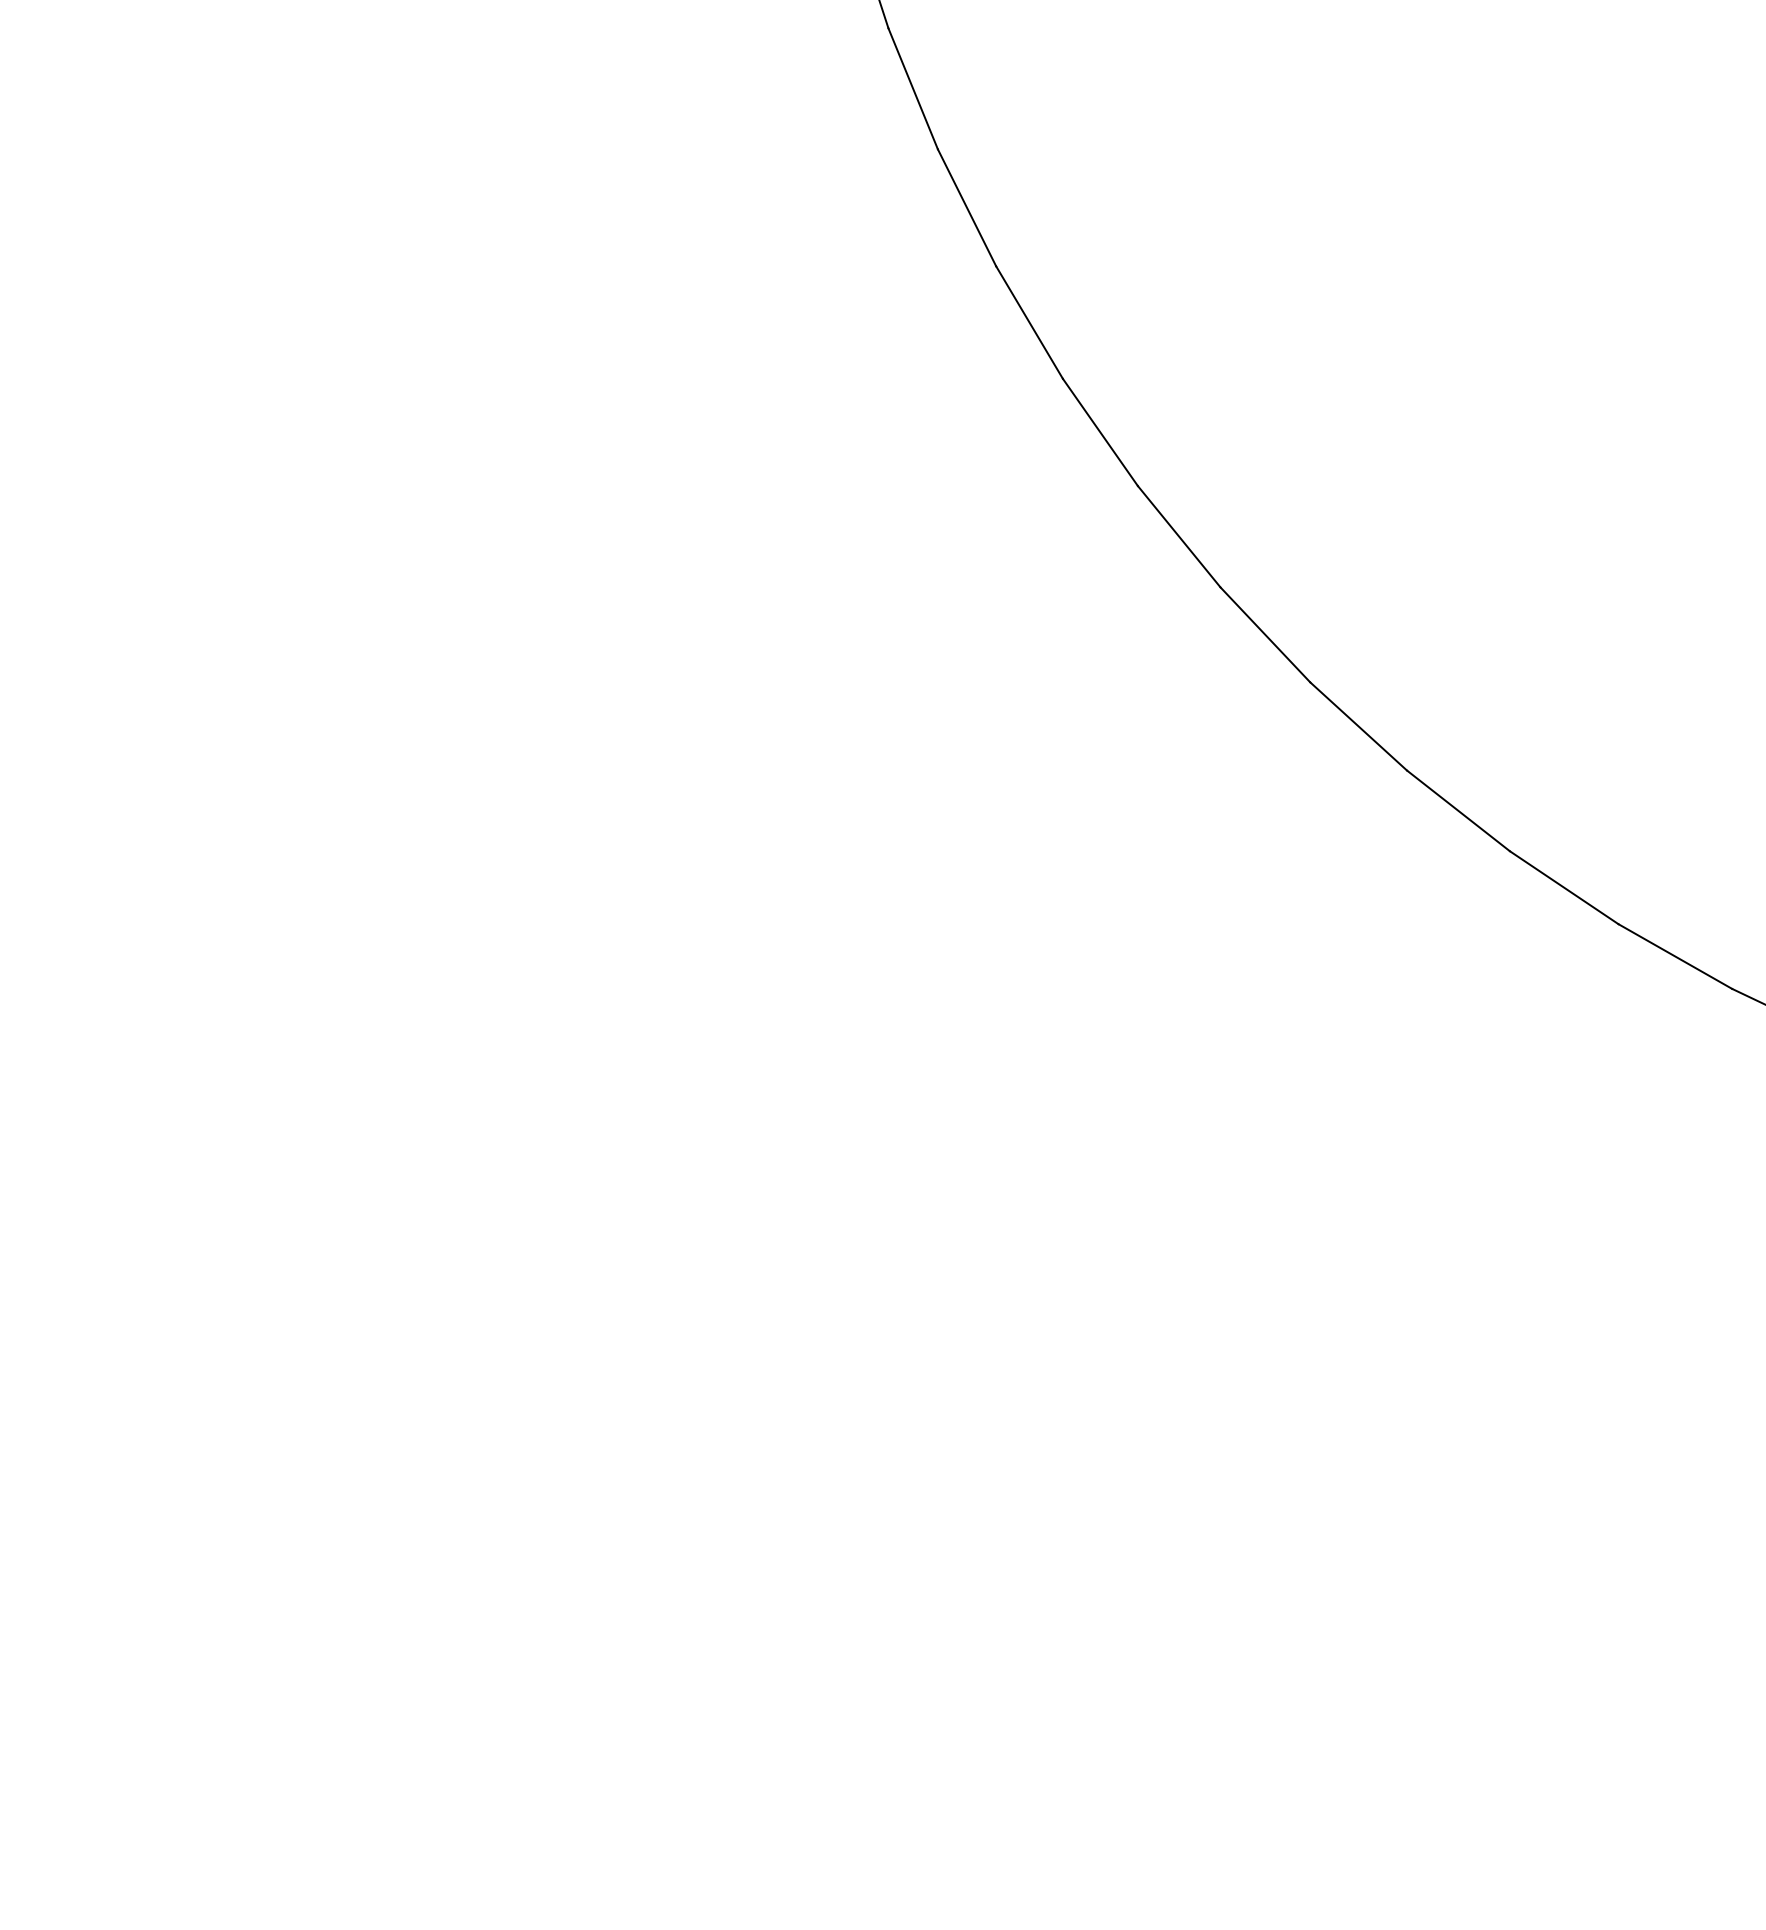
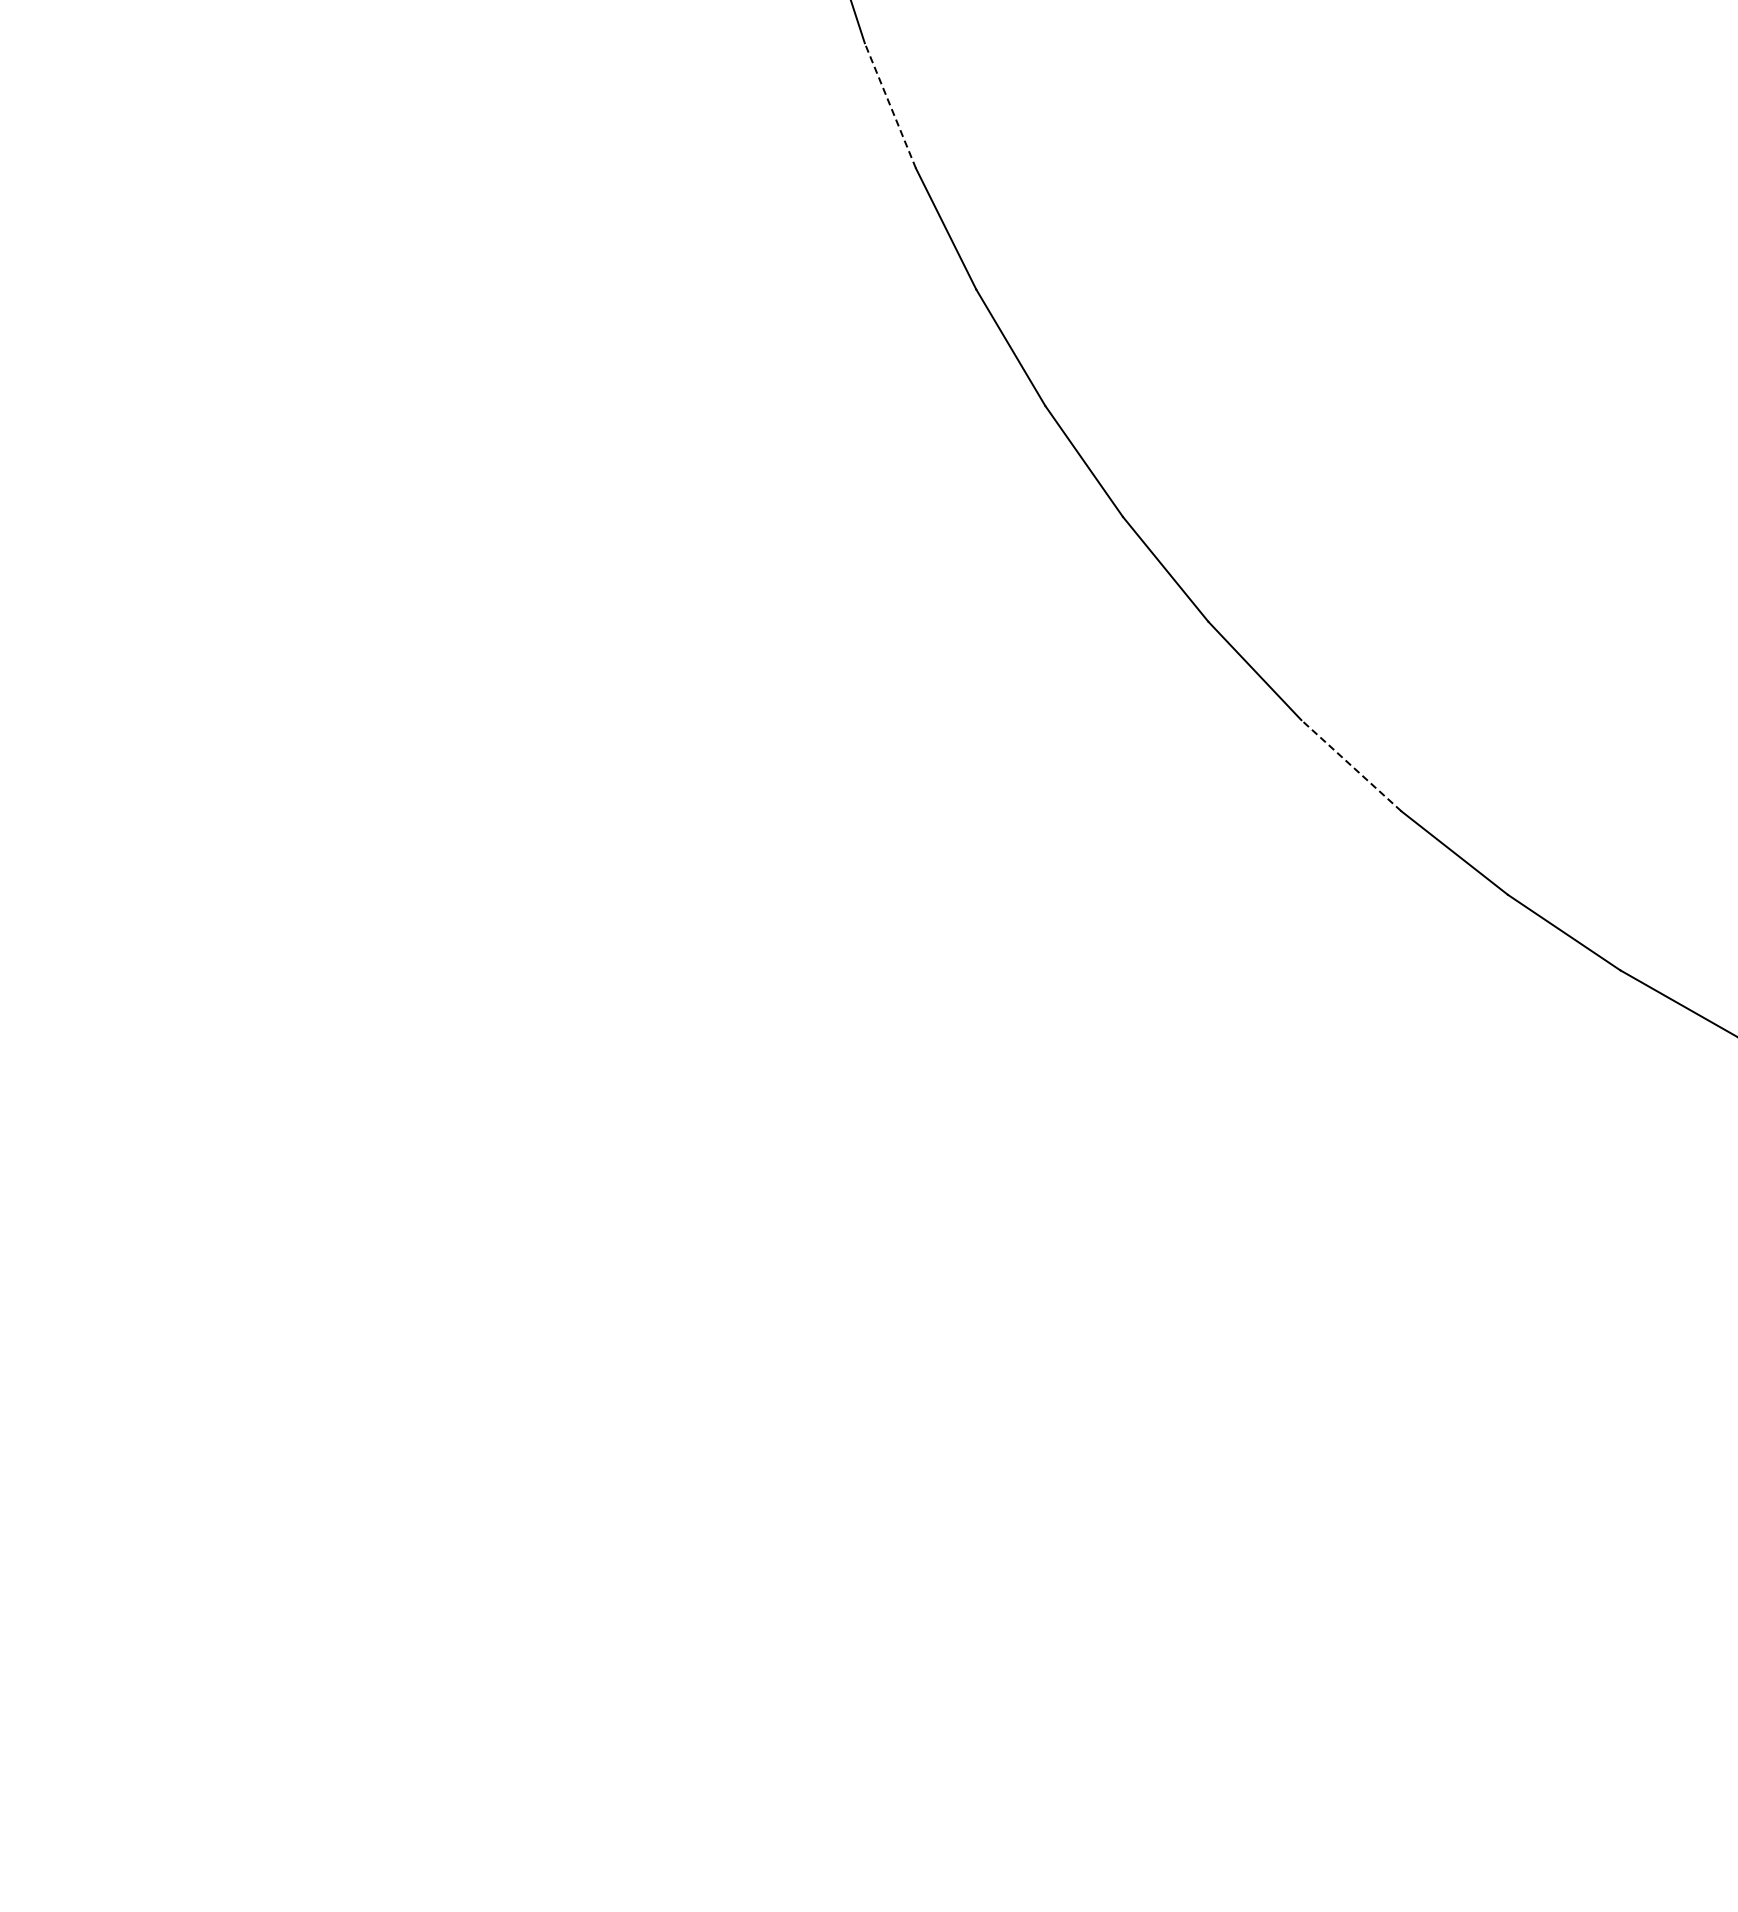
line: (912, 88) -> (889, 105), solid -> dashed
line: (1358, 726) -> (1351, 765), solid -> dashed

